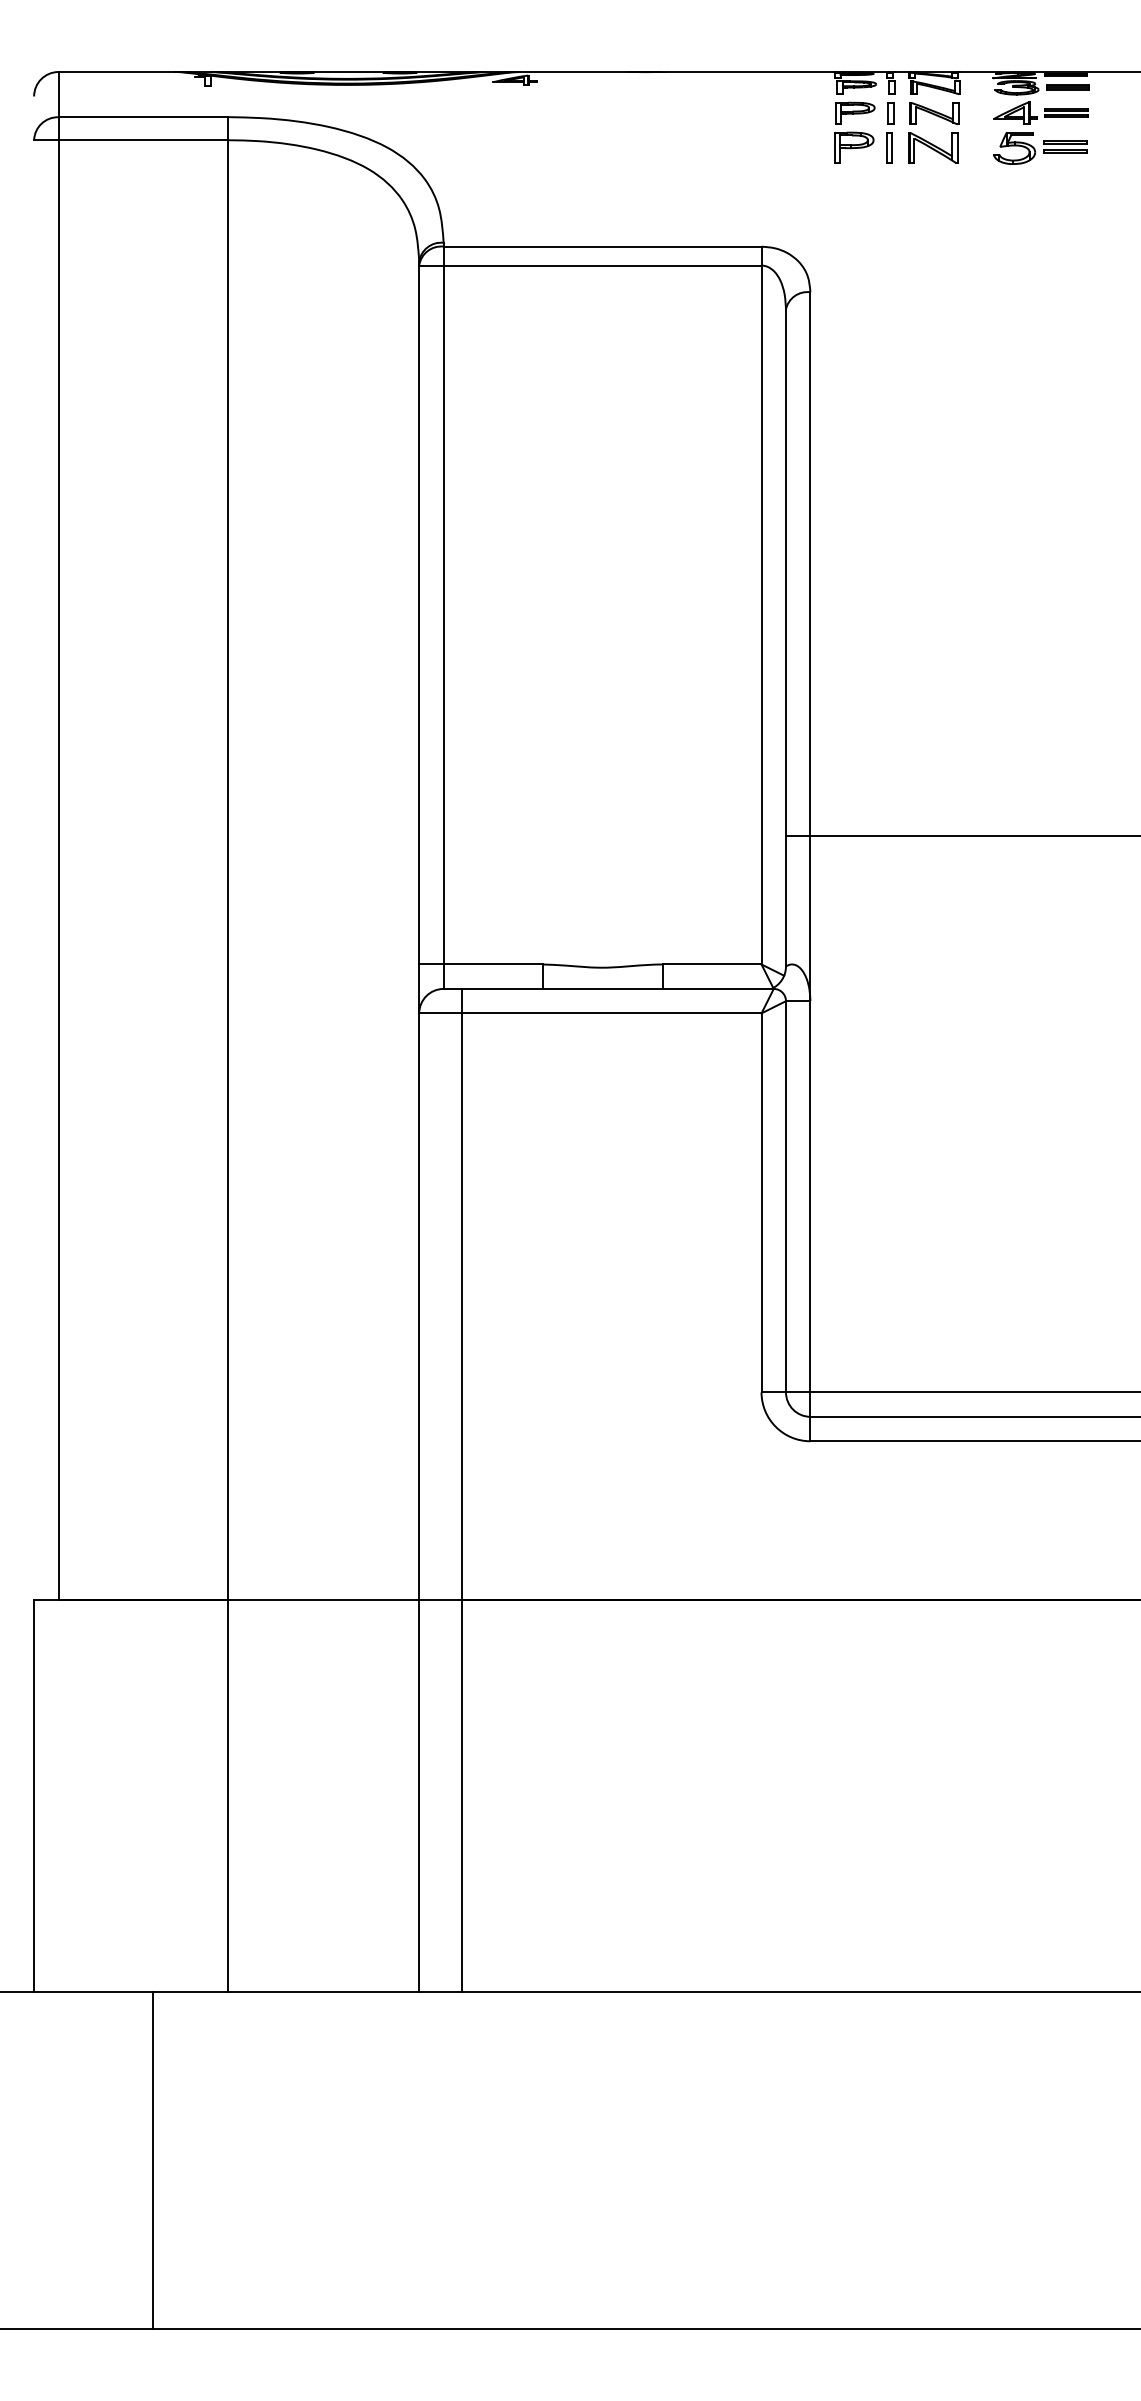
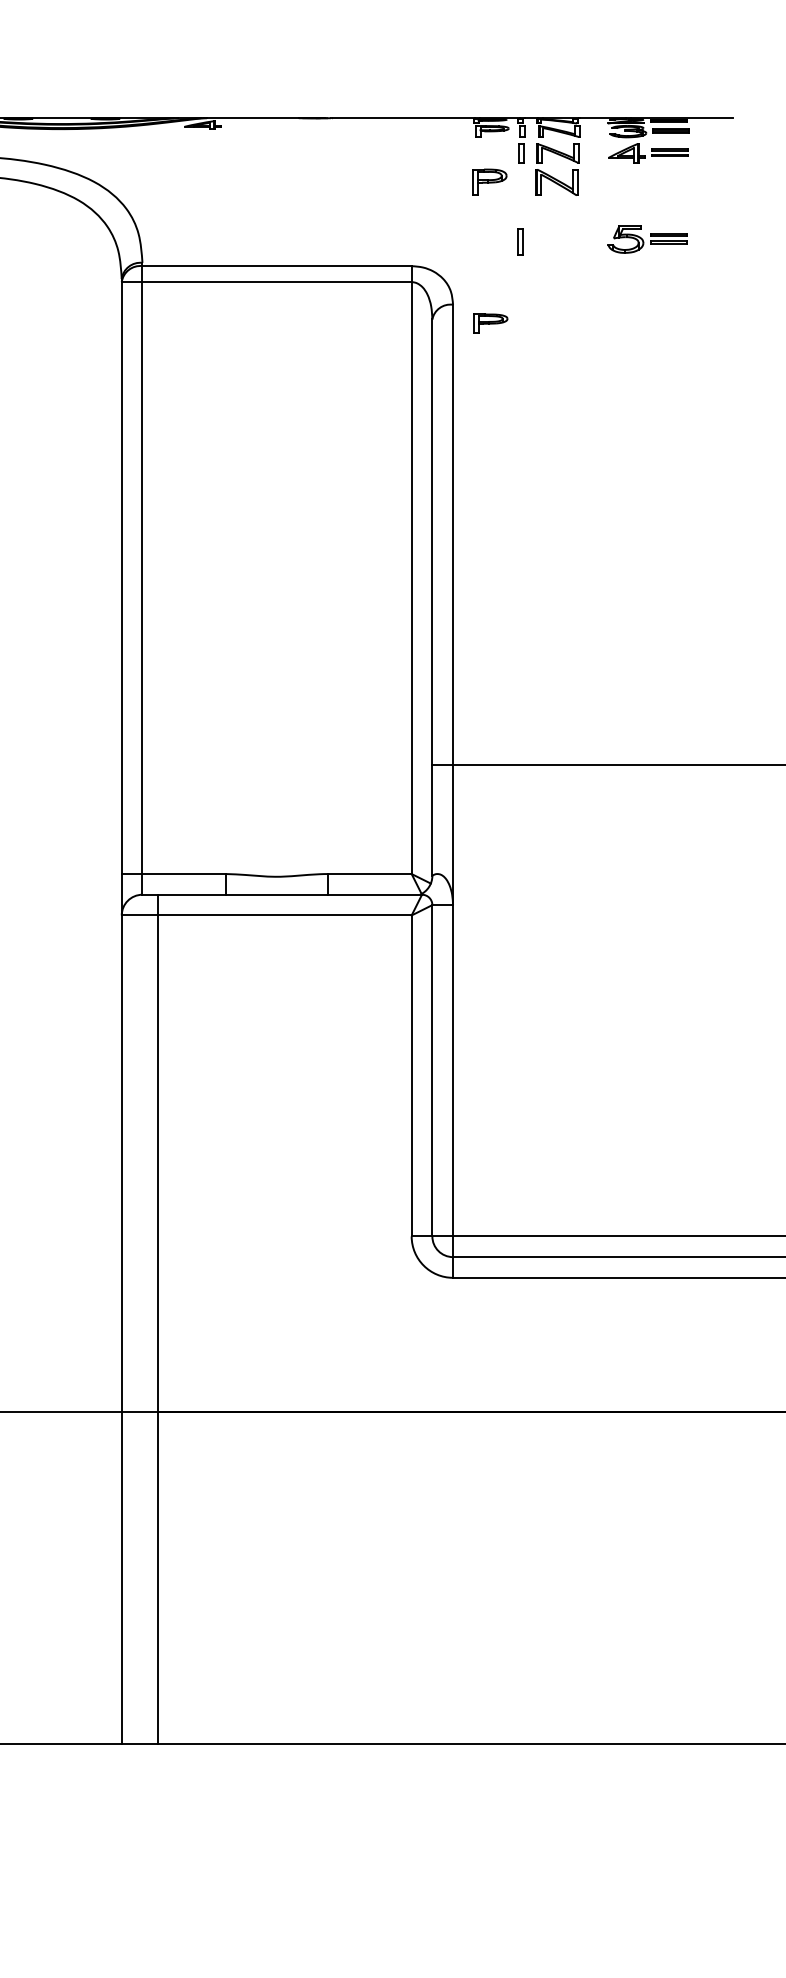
part: (855, 112) -> (491, 322), moved
part: (889, 147) -> (520, 241), moved
part: (1040, 148) -> (647, 239), moved

